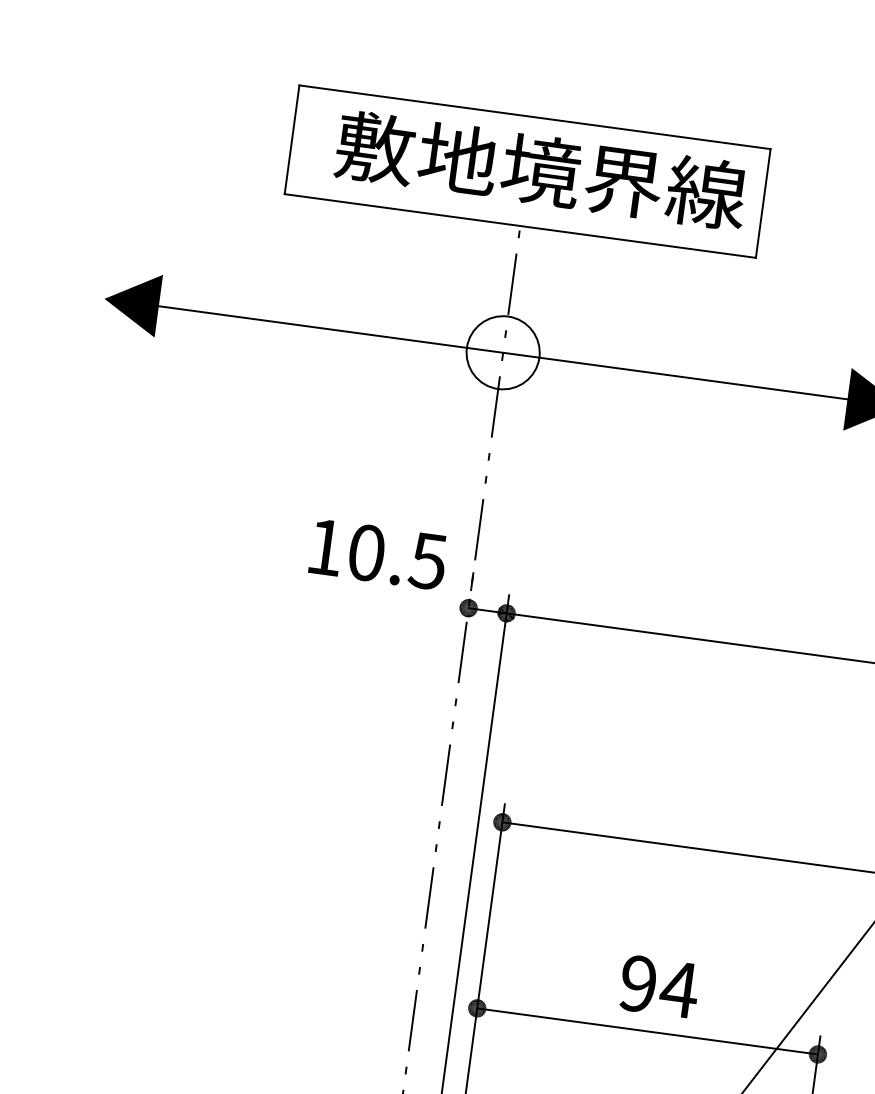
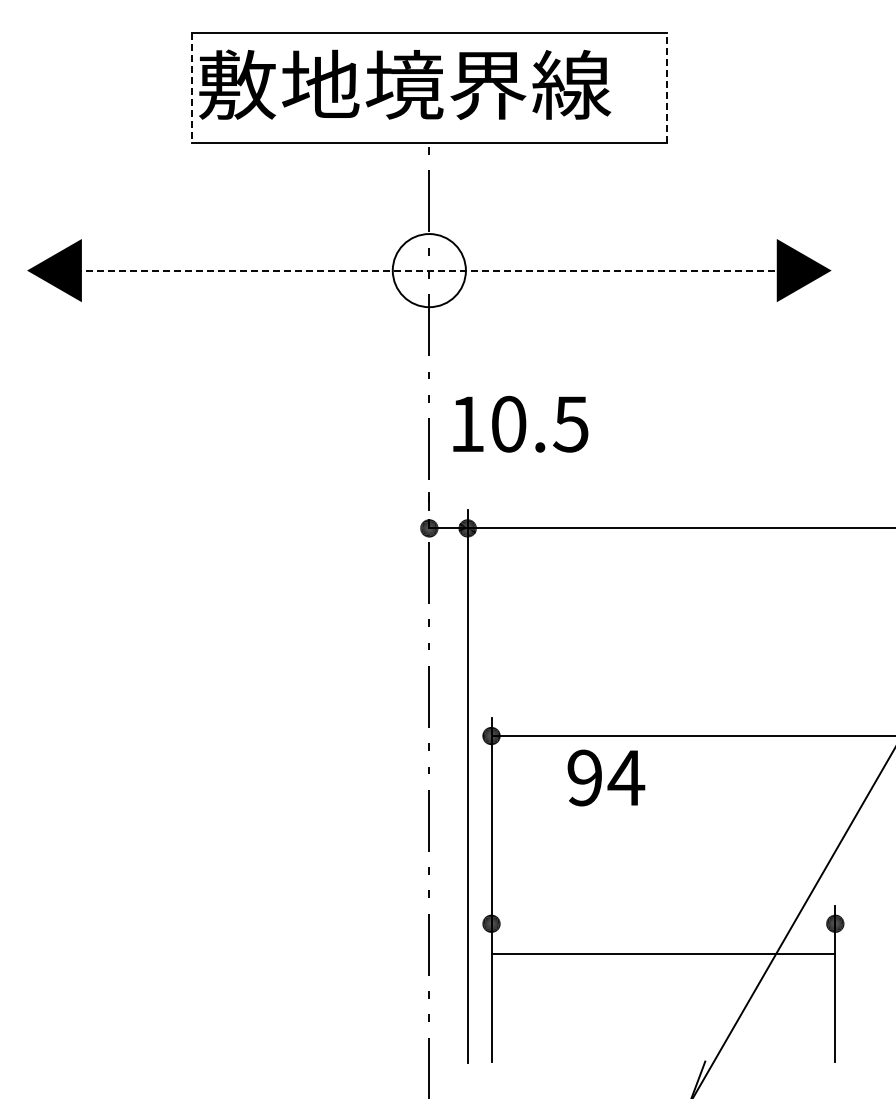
line: (291, 139) -> (191, 87), solid -> dashed
text: (542, 170) -> (405, 84), moved
line: (763, 203) -> (667, 87), solid -> dashed
line: (503, 352) -> (429, 270), solid -> dashed
text: (378, 554) -> (520, 424), moved
text: (659, 986) -> (606, 777), moved
line: (647, 1031) -> (663, 953), moved

